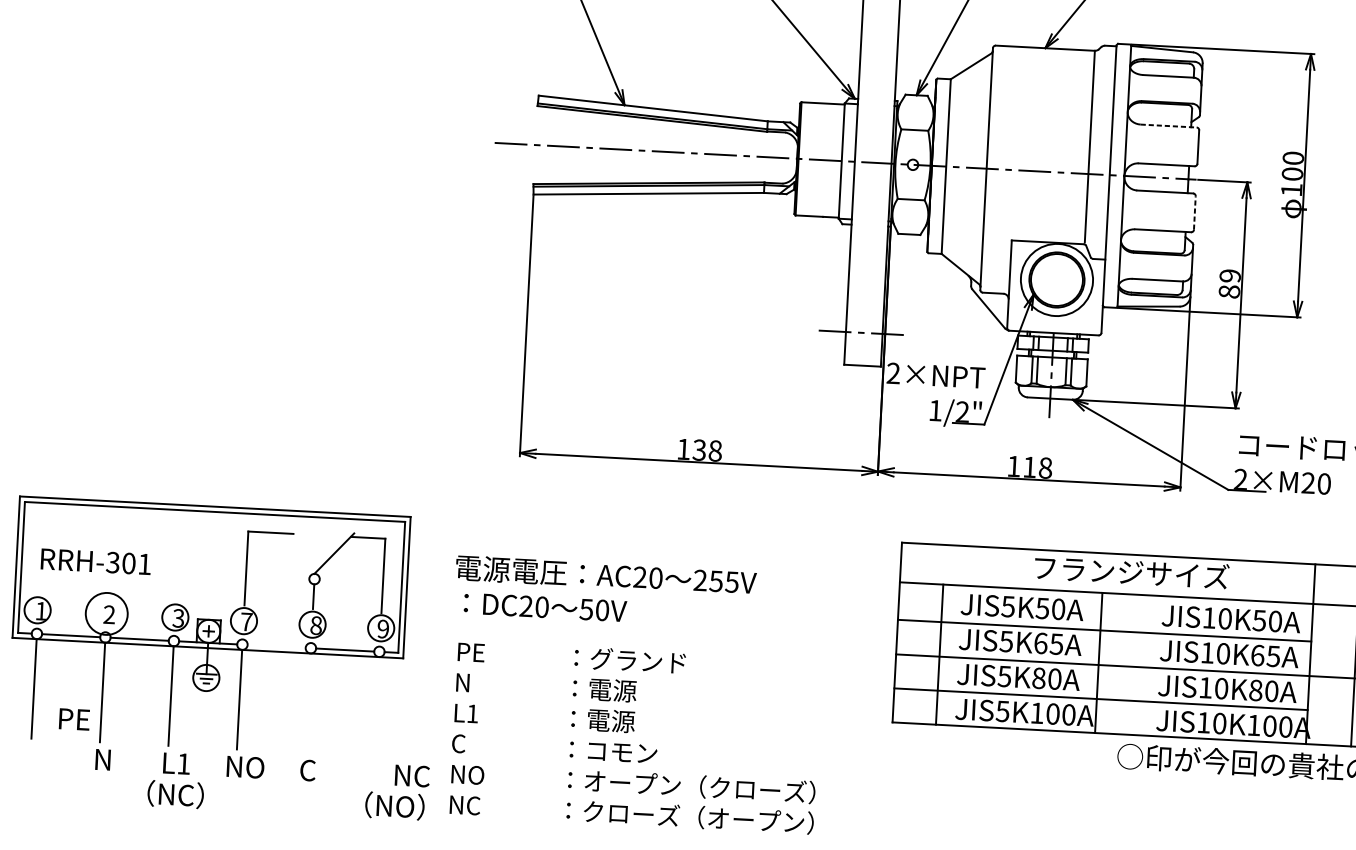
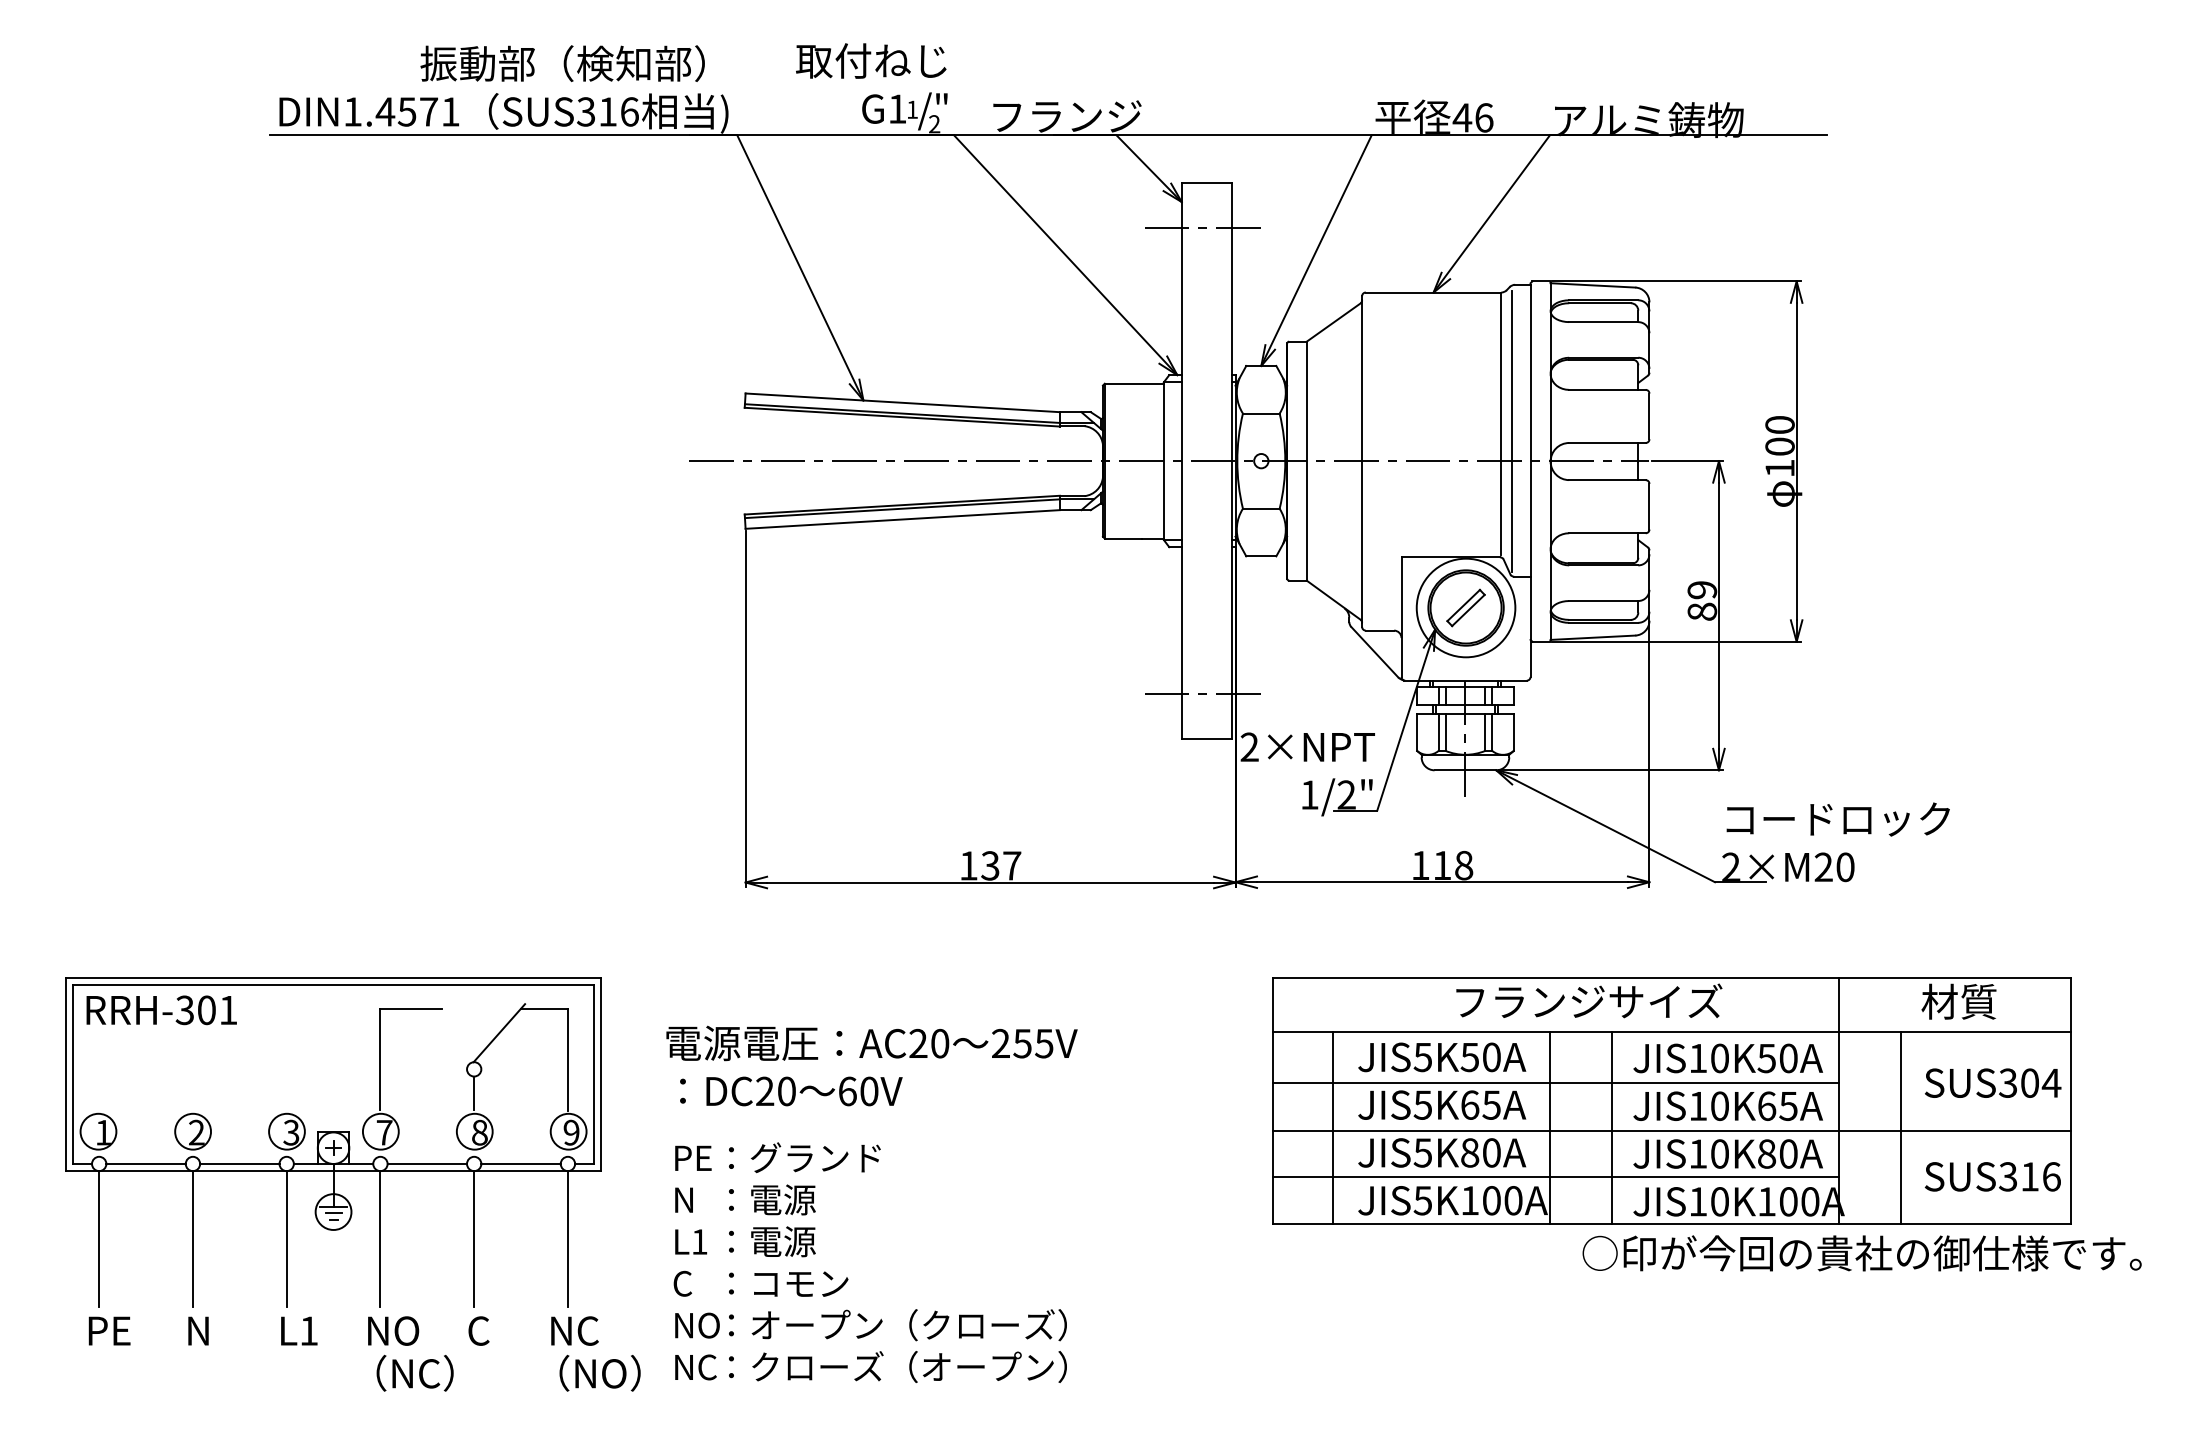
line: (1168, 125) -> (1607, 389), dashed -> solid
line: (1096, 152) -> (1511, 431), added
line: (1194, 212) -> (1649, 506), dashed -> solid
part: (1056, 279) -> (1465, 607), added
text: (715, 450) -> (1012, 865), 138 -> 137
text: (95, 561) -> (161, 1010), moved
text: (586, 609) -> (847, 1091), 50V -> 60V
circle: (107, 613) -> (193, 1131), size x0.62
line: (276, 646) -> (427, 1163), added
line: (1144, 665) -> (1612, 1127), added
line: (308, 703) -> (474, 1239), added
line: (376, 707) -> (567, 1239), added
text: (74, 719) -> (109, 1330), moved
text: (693, 740) -> (897, 1262), moved
text: (412, 775) -> (574, 1330), moved
text: (175, 793) -> (414, 1372), moved

